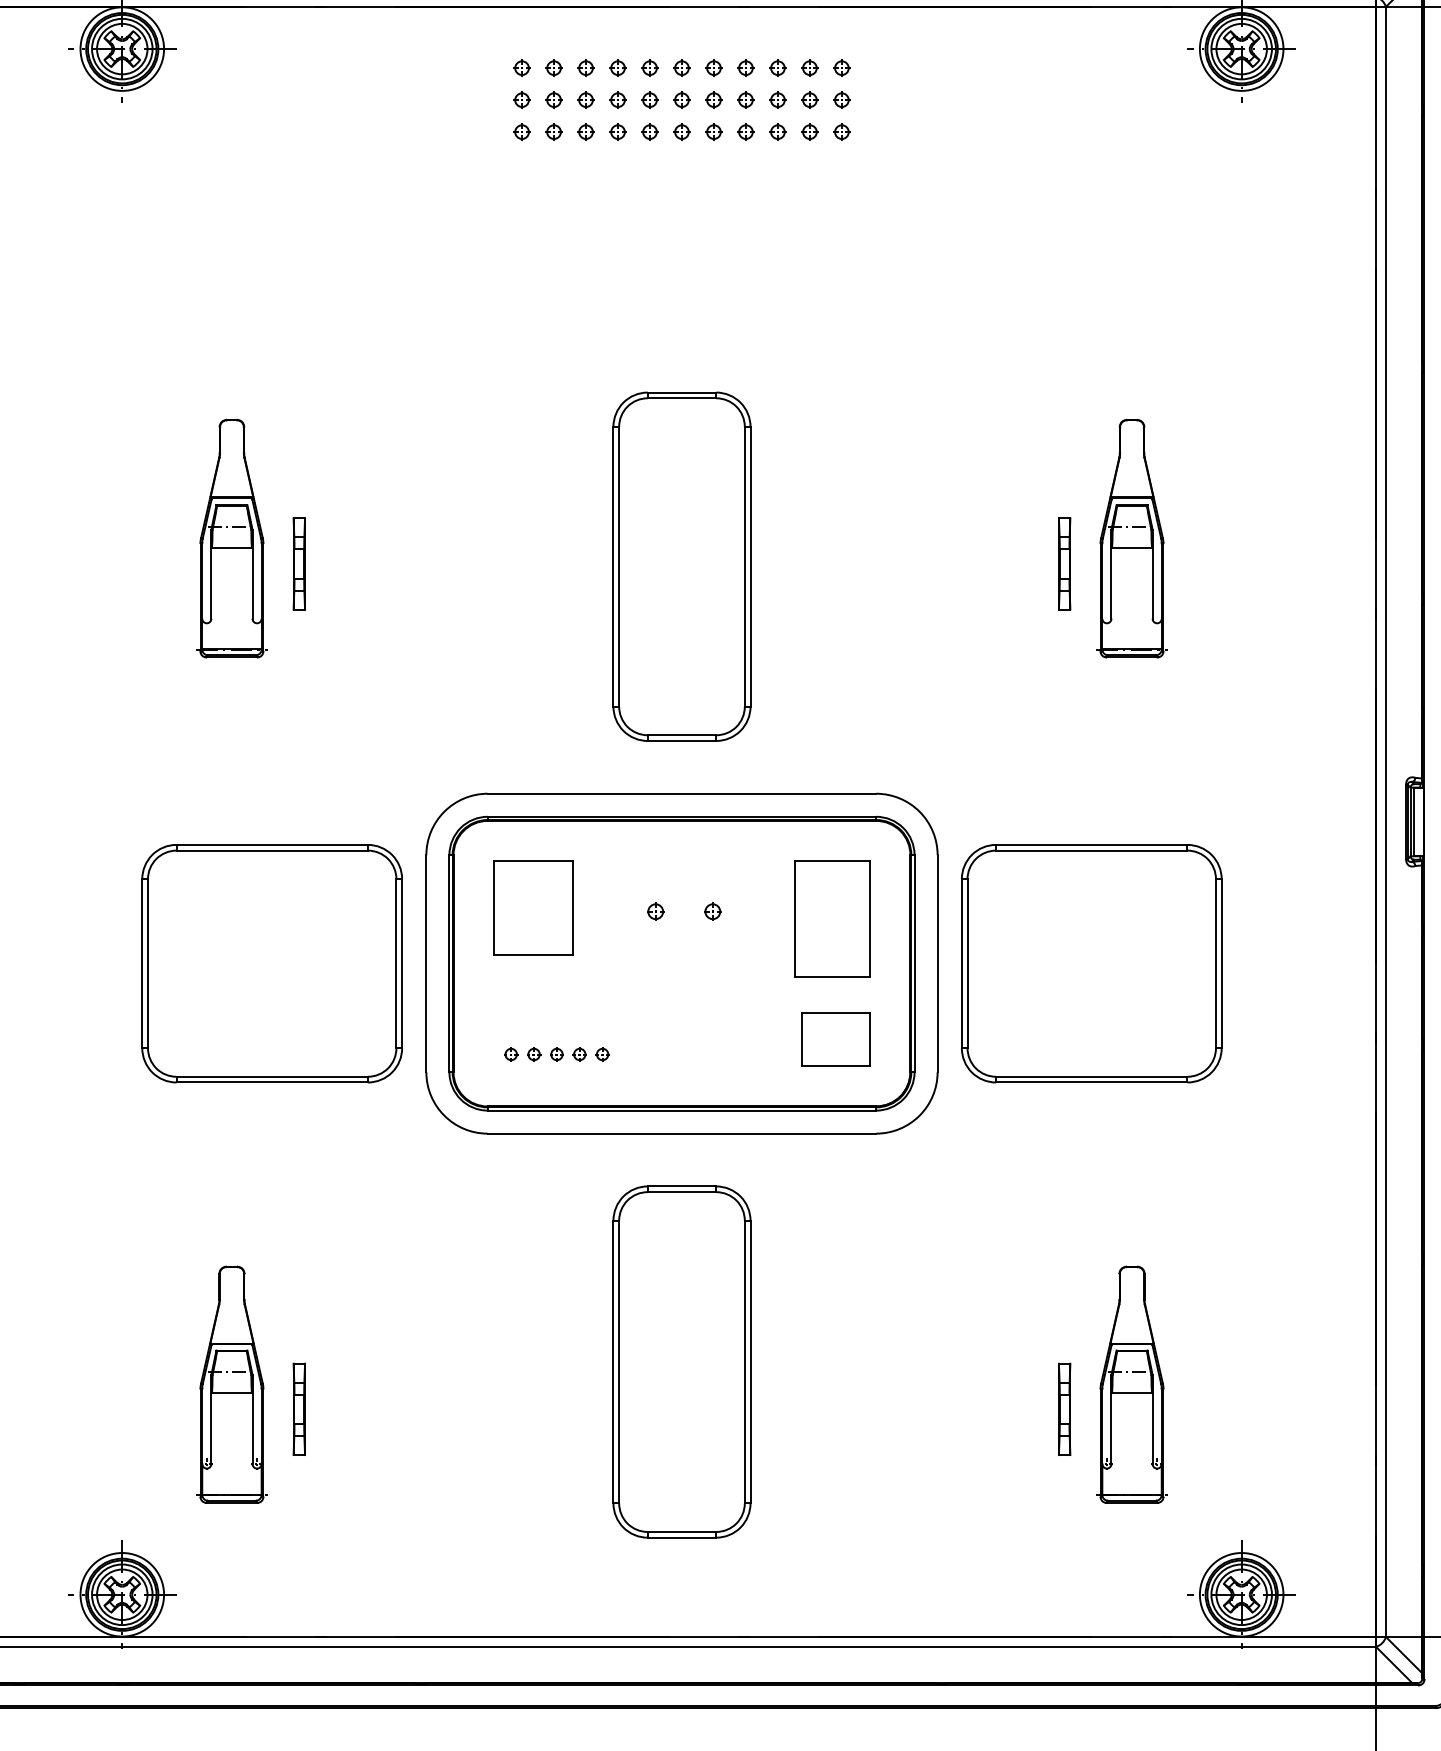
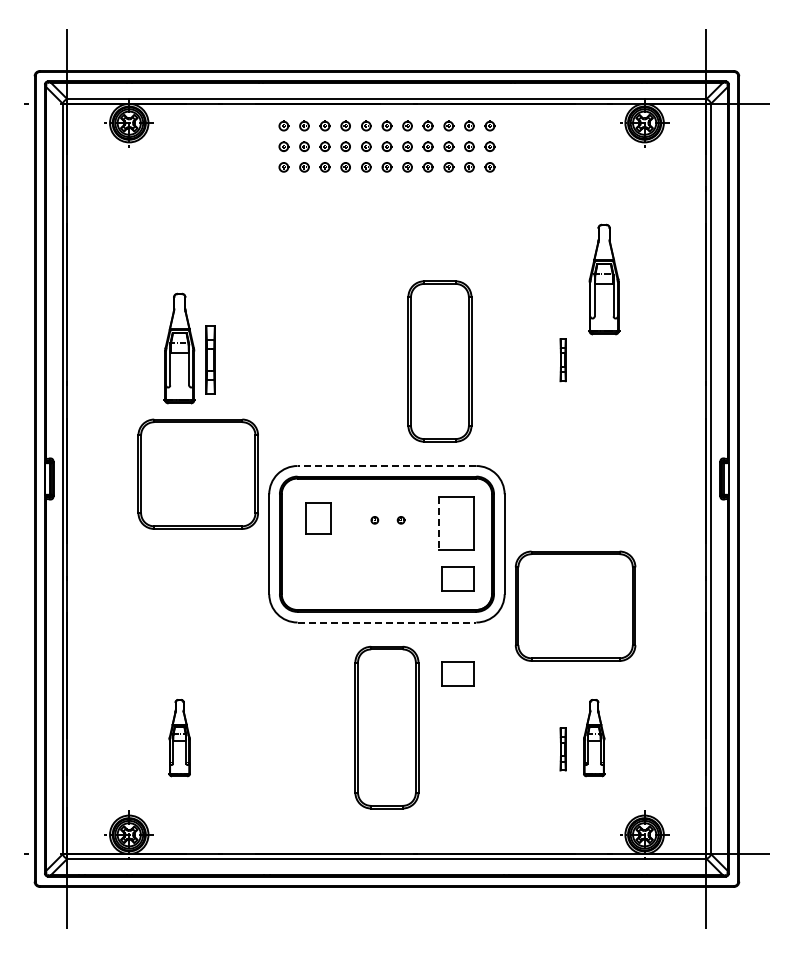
part: (681, 99) -> (386, 146), size x1.4
part: (1132, 538) -> (604, 279), moved
part: (298, 564) -> (210, 360), size x1.6
part: (681, 566) -> (439, 361), moved
line: (681, 794) -> (386, 466), solid -> dashed
part: (533, 907) -> (318, 518), size x0.7
line: (796, 918) -> (439, 523), solid -> dashed
part: (270, 962) -> (197, 473), moved
part: (1091, 962) -> (575, 605), moved
part: (555, 1053) -> (328, 585), removed
line: (683, 1133) -> (387, 622), solid -> dashed
part: (835, 1244) -> (457, 673), added
part: (231, 1383) -> (179, 737), size x0.7
part: (1132, 1383) -> (594, 737), size x0.7
part: (298, 1409) -> (210, 749), removed

